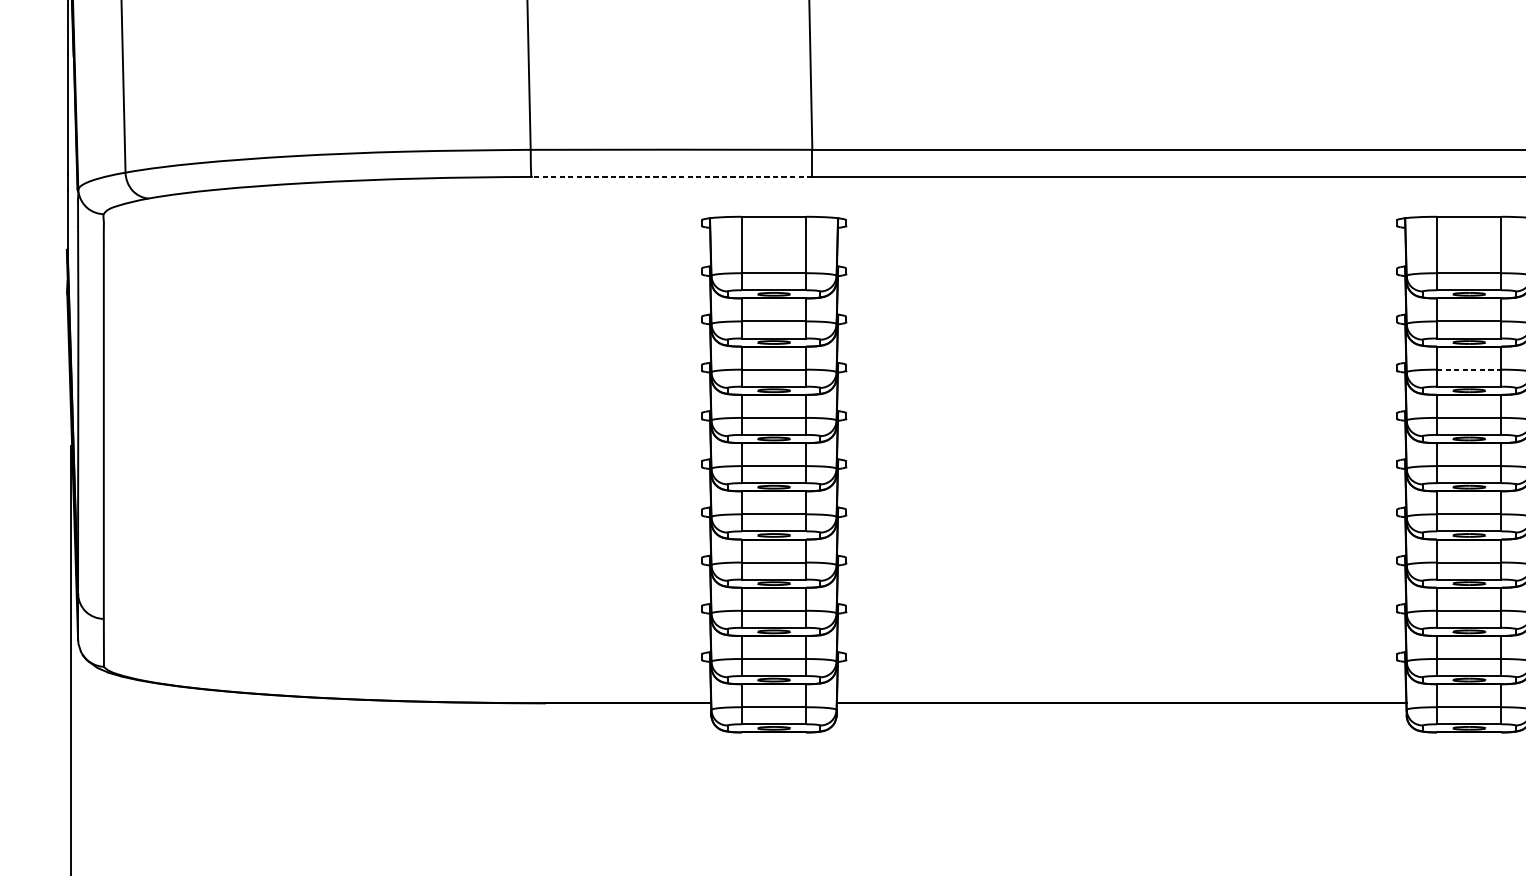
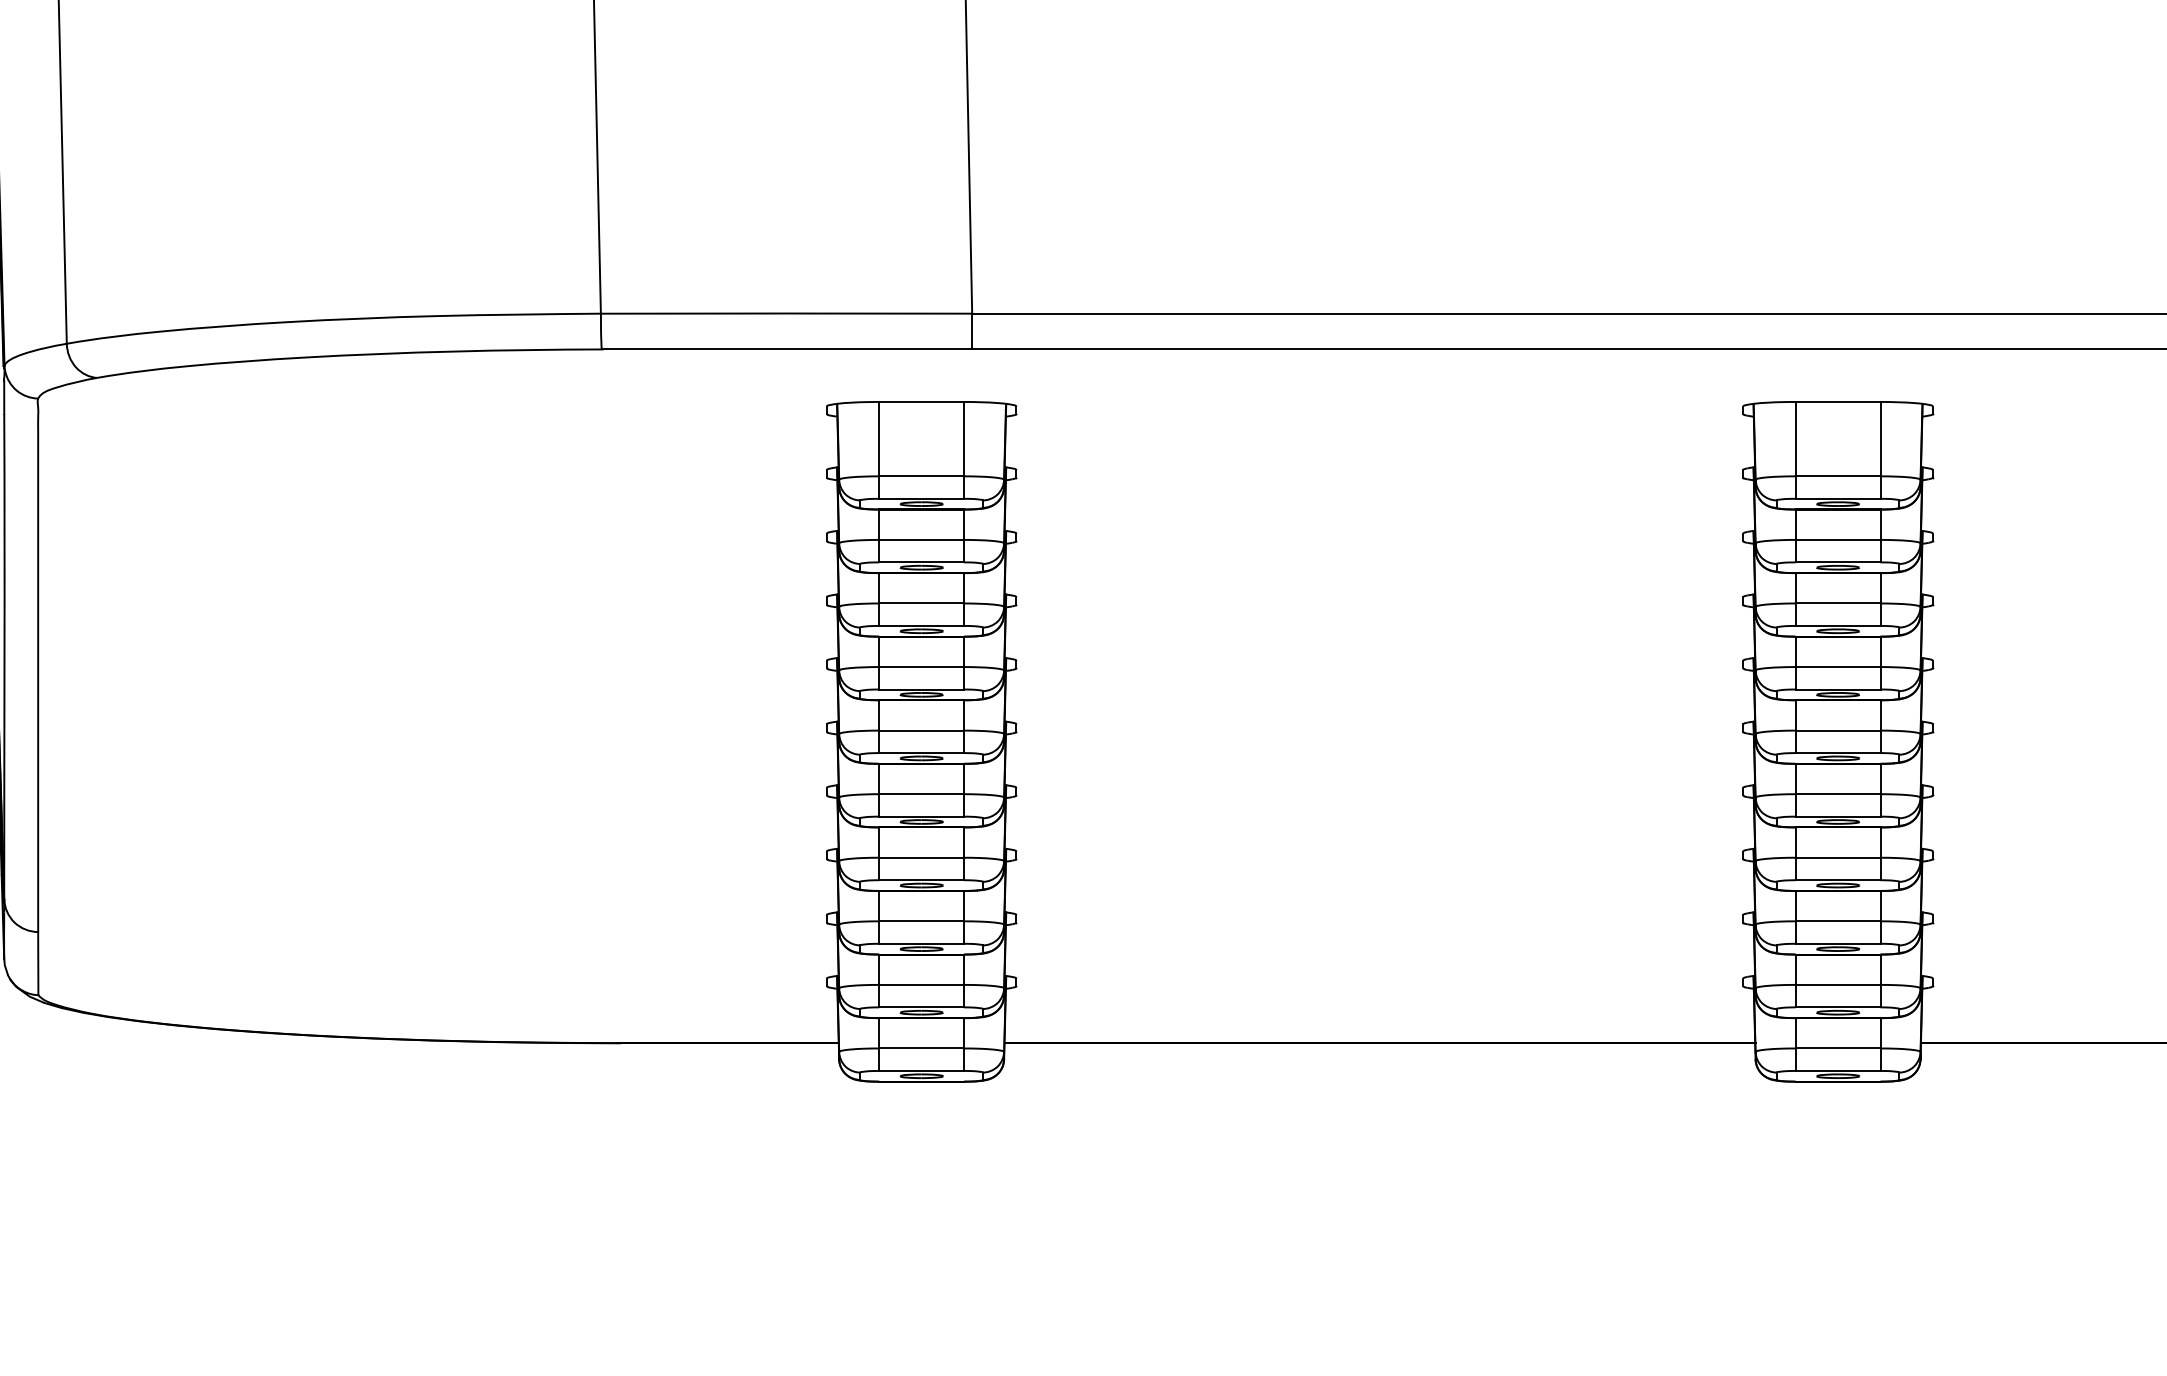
line: (672, 177) -> (787, 349), dashed -> solid
line: (1469, 369) -> (1838, 603), dashed -> solid

